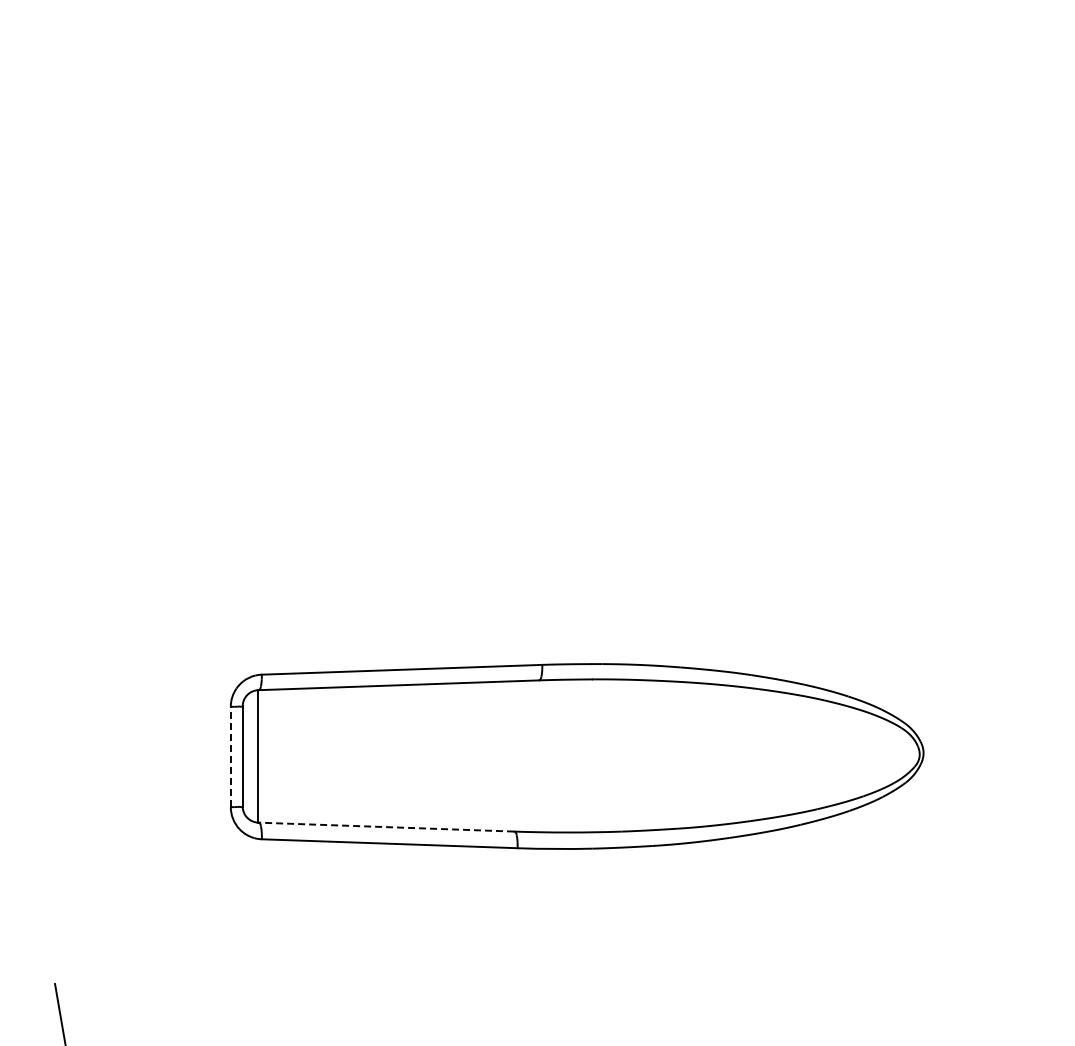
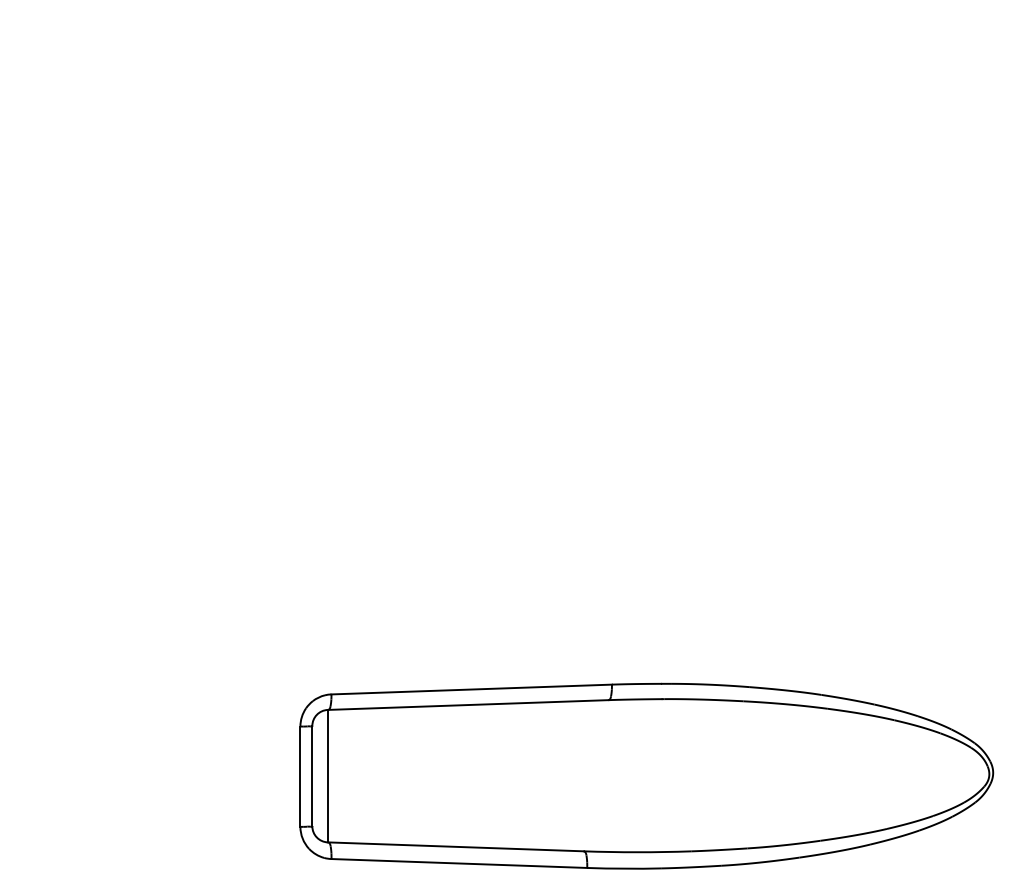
line: (230, 756) -> (300, 776), dashed -> solid
line: (386, 827) -> (456, 847), dashed -> solid

